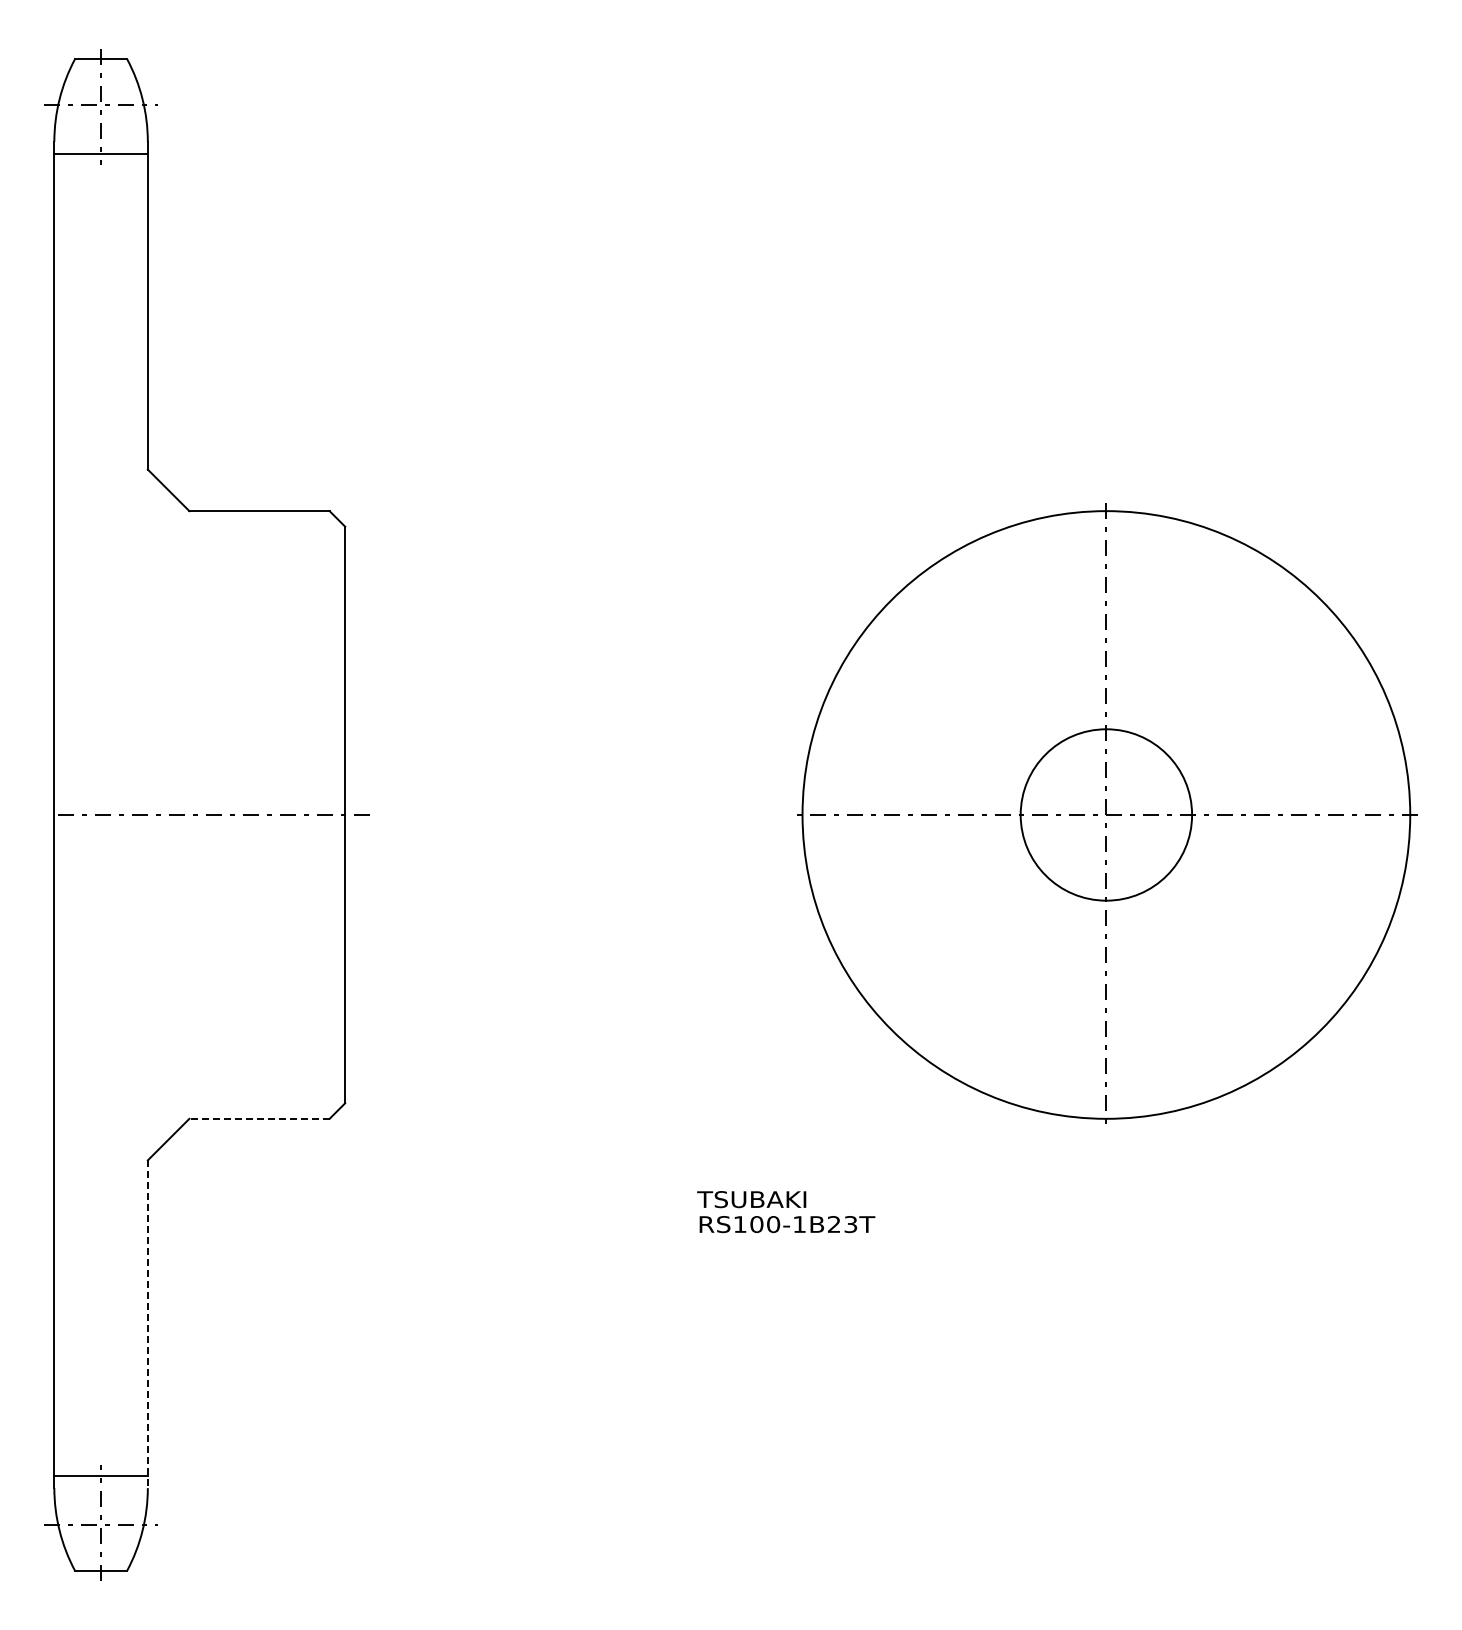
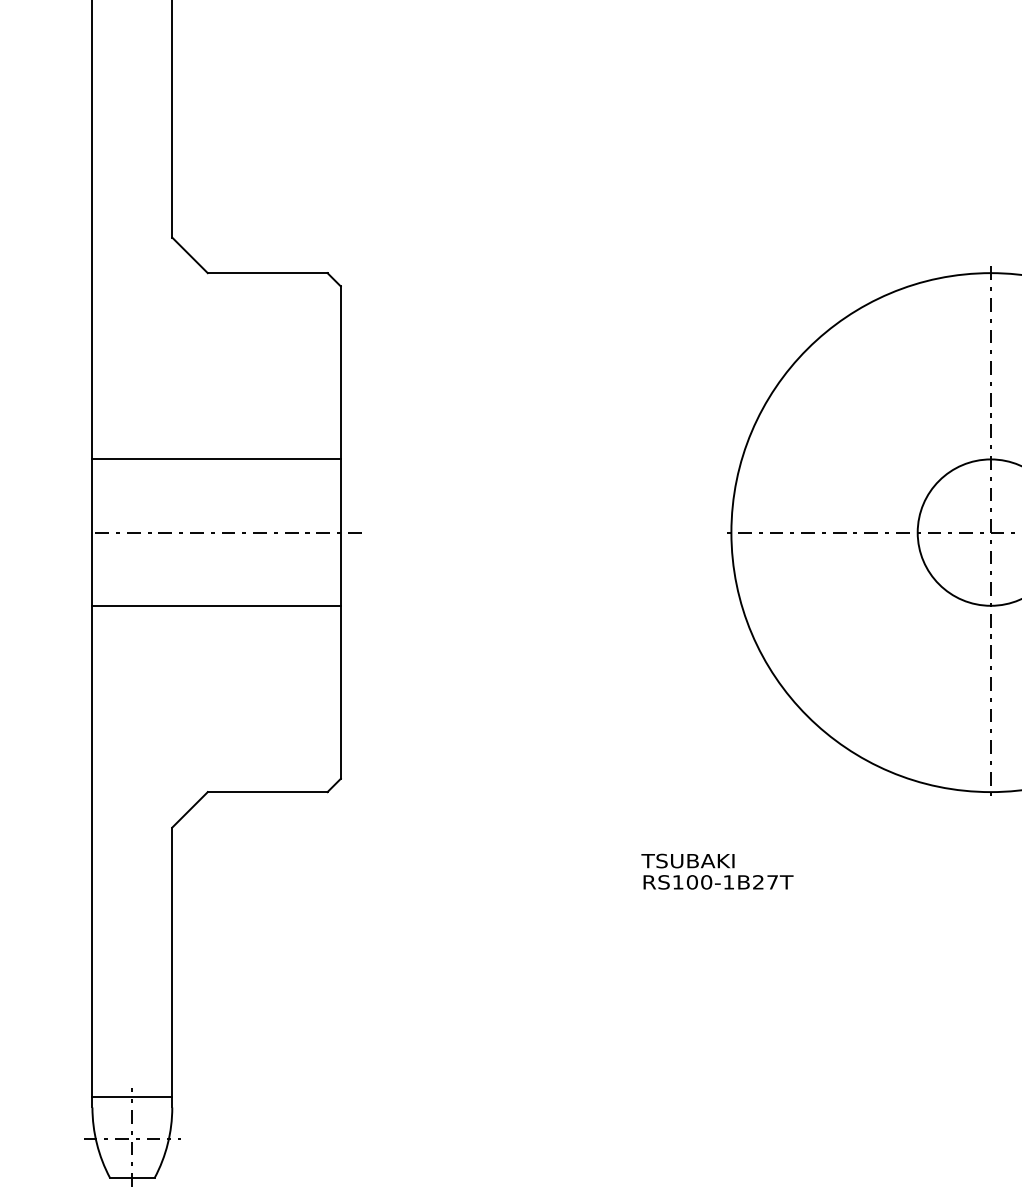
line: (199, 729) -> (216, 459), added
line: (199, 900) -> (216, 605), added
line: (259, 1118) -> (267, 791), dashed -> solid
text: (850, 1224) -> (772, 882), RS100-1B23T -> RS100-1B27T
line: (147, 1324) -> (172, 967), dashed -> solid

